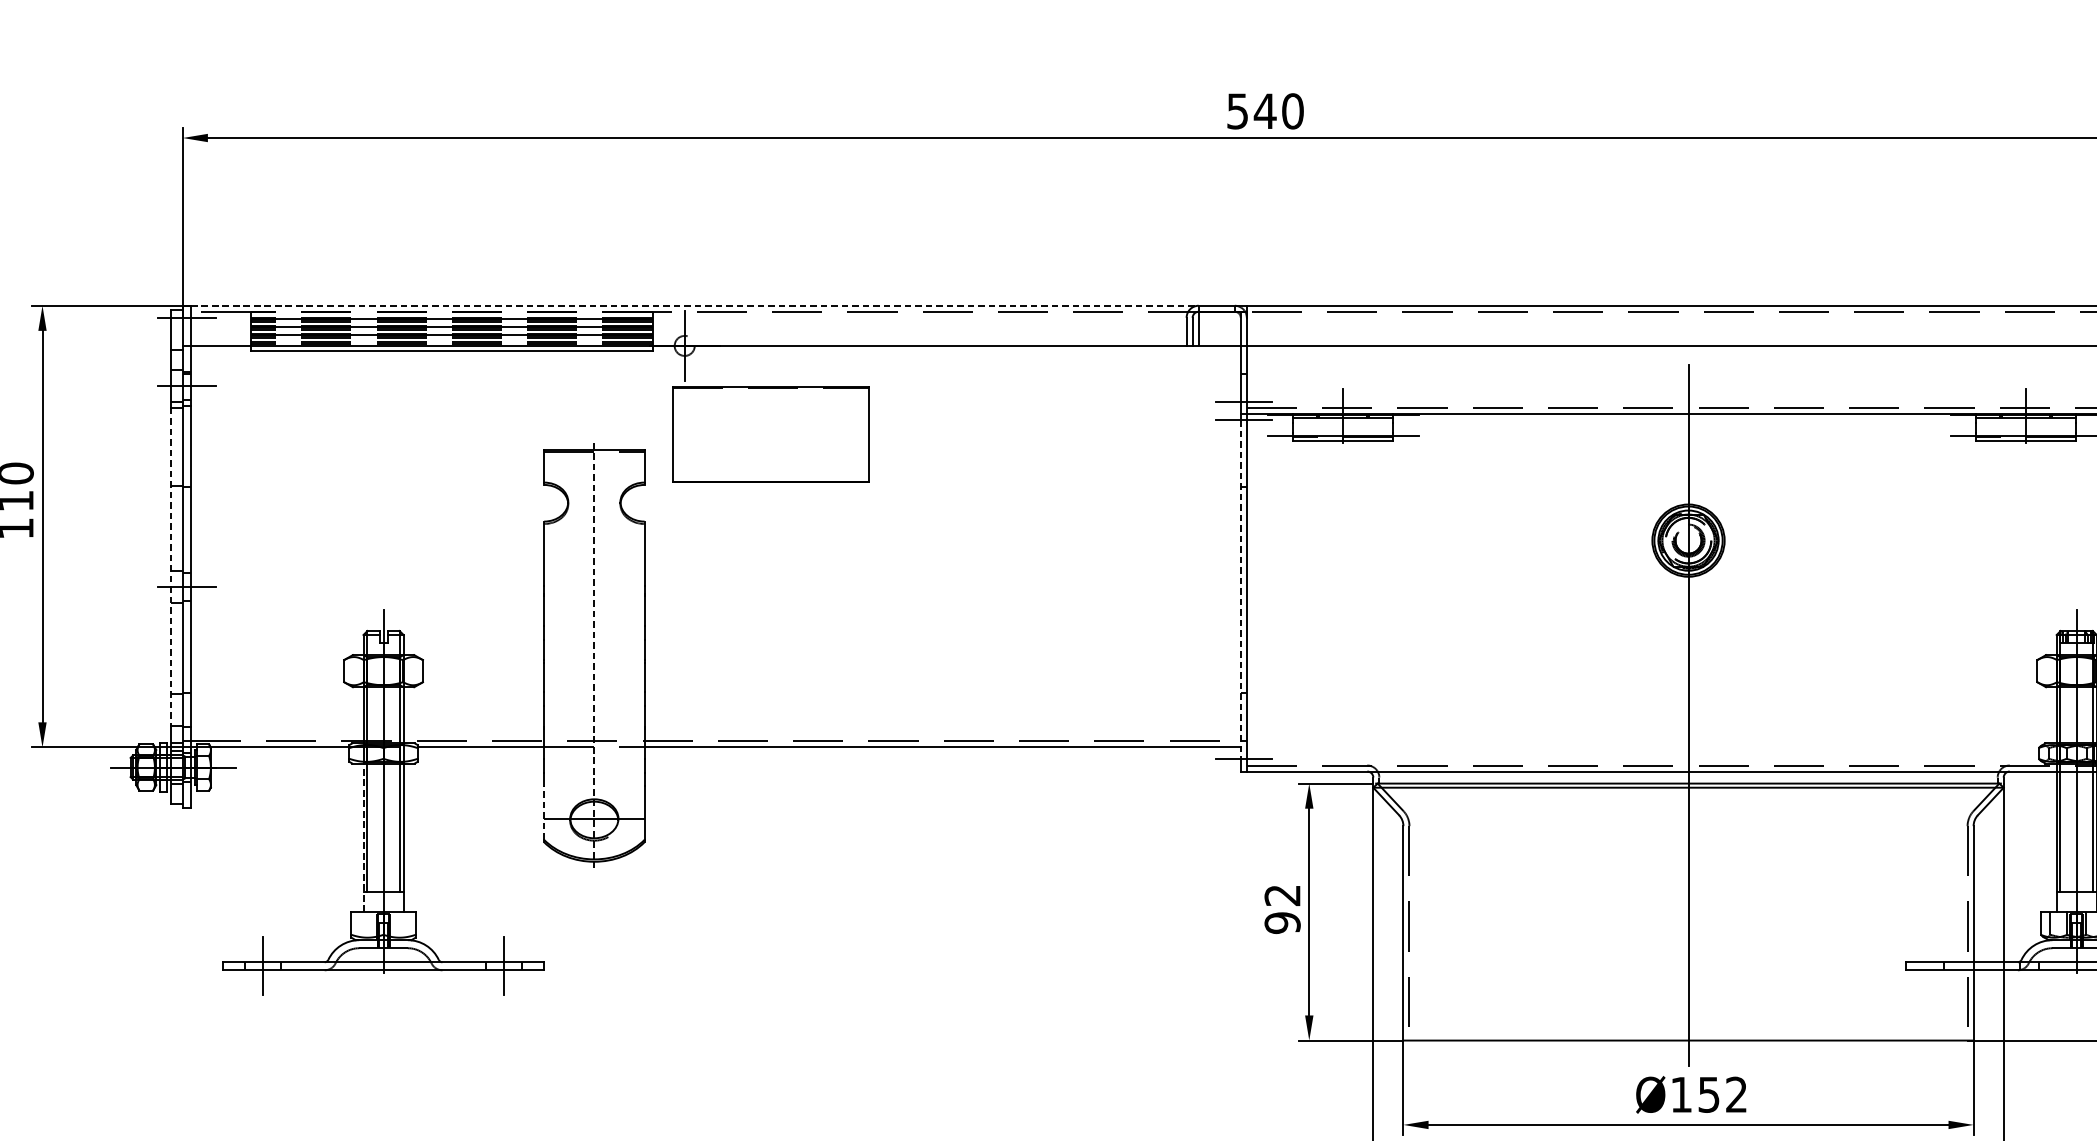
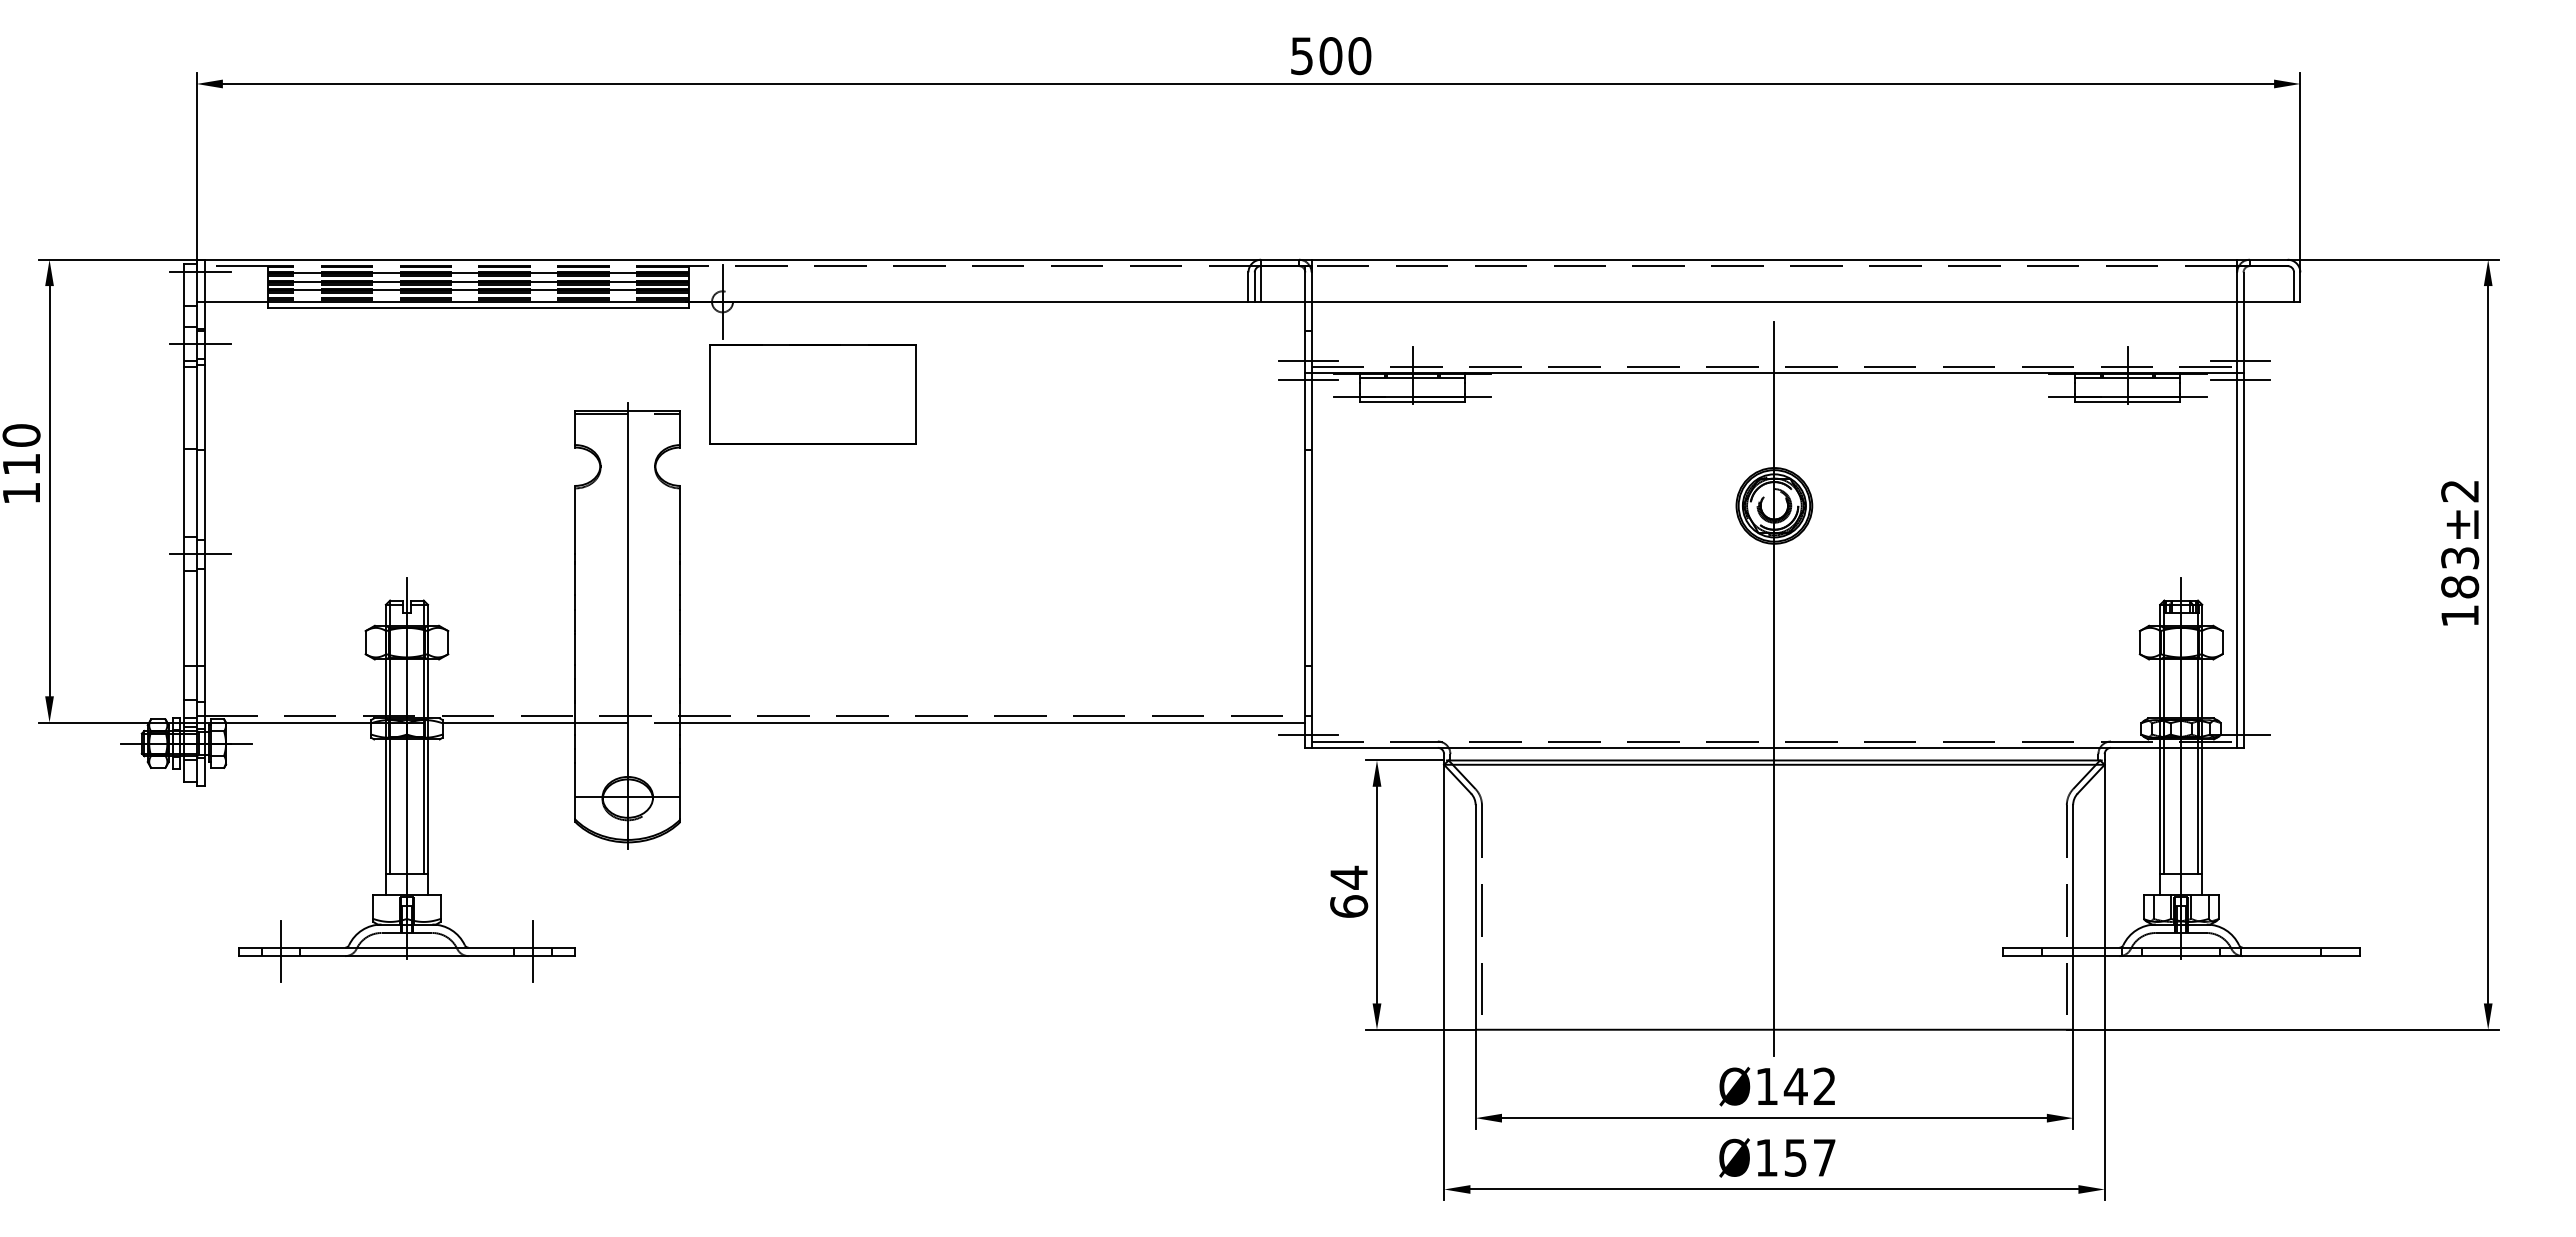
text: (1264, 111) -> (1330, 56), 540 -> 500
line: (695, 305) -> (733, 259), dashed -> solid
line: (170, 566) -> (183, 533), dashed -> solid
line: (1241, 589) -> (1305, 557), dashed -> solid
line: (594, 655) -> (627, 626), dashed -> solid
line: (544, 812) -> (575, 790), dashed -> solid
line: (363, 838) -> (385, 817), dashed -> solid
text: (1283, 908) -> (1349, 891), 92 -> 64
text: (1708, 1094) -> (1795, 1086), 152 -> 142

